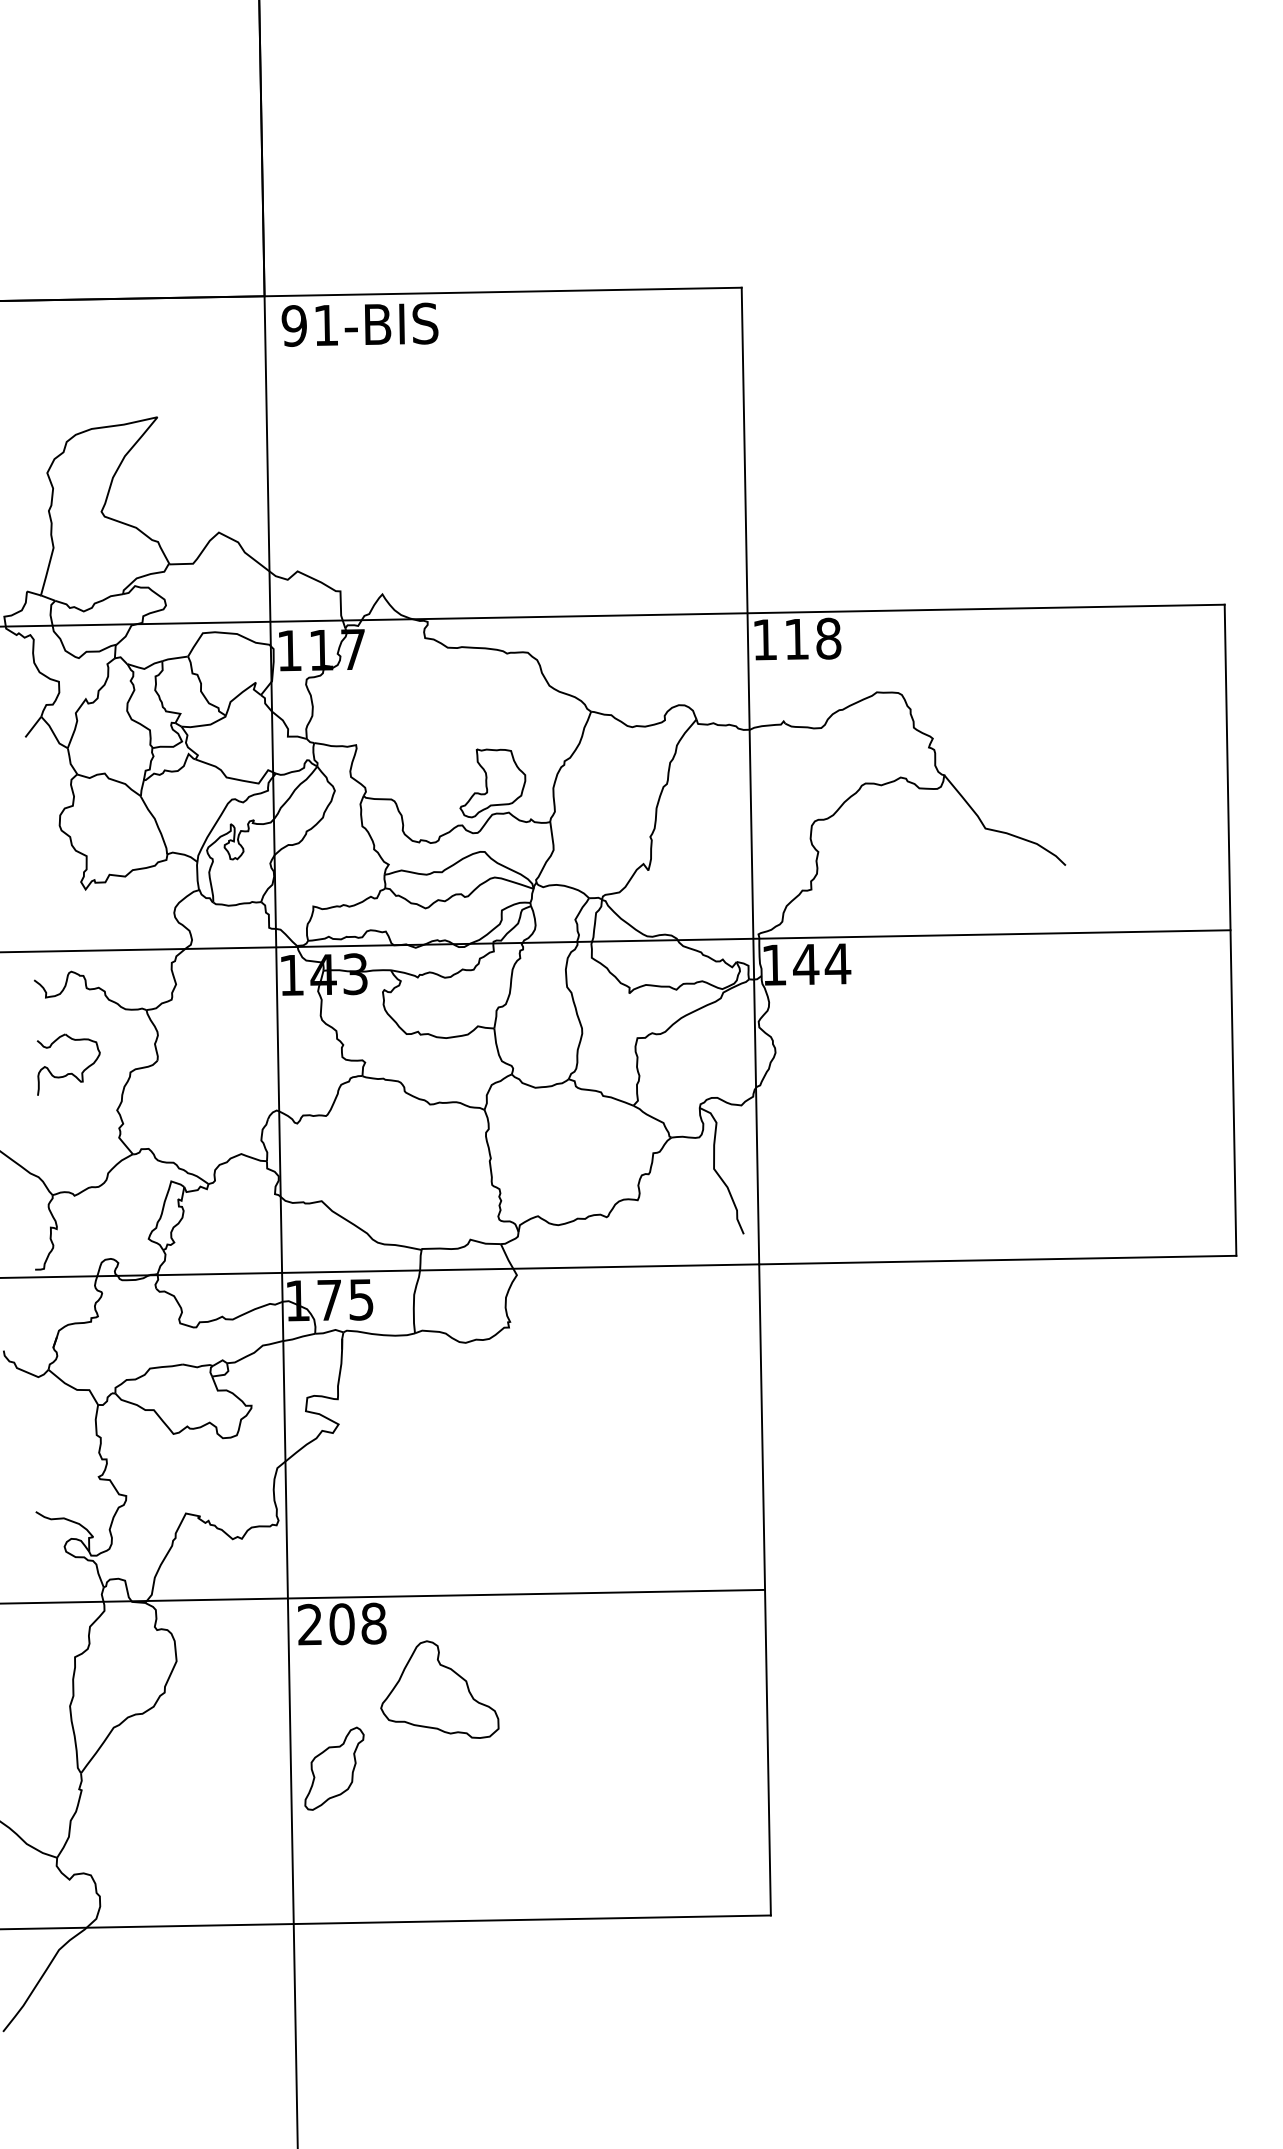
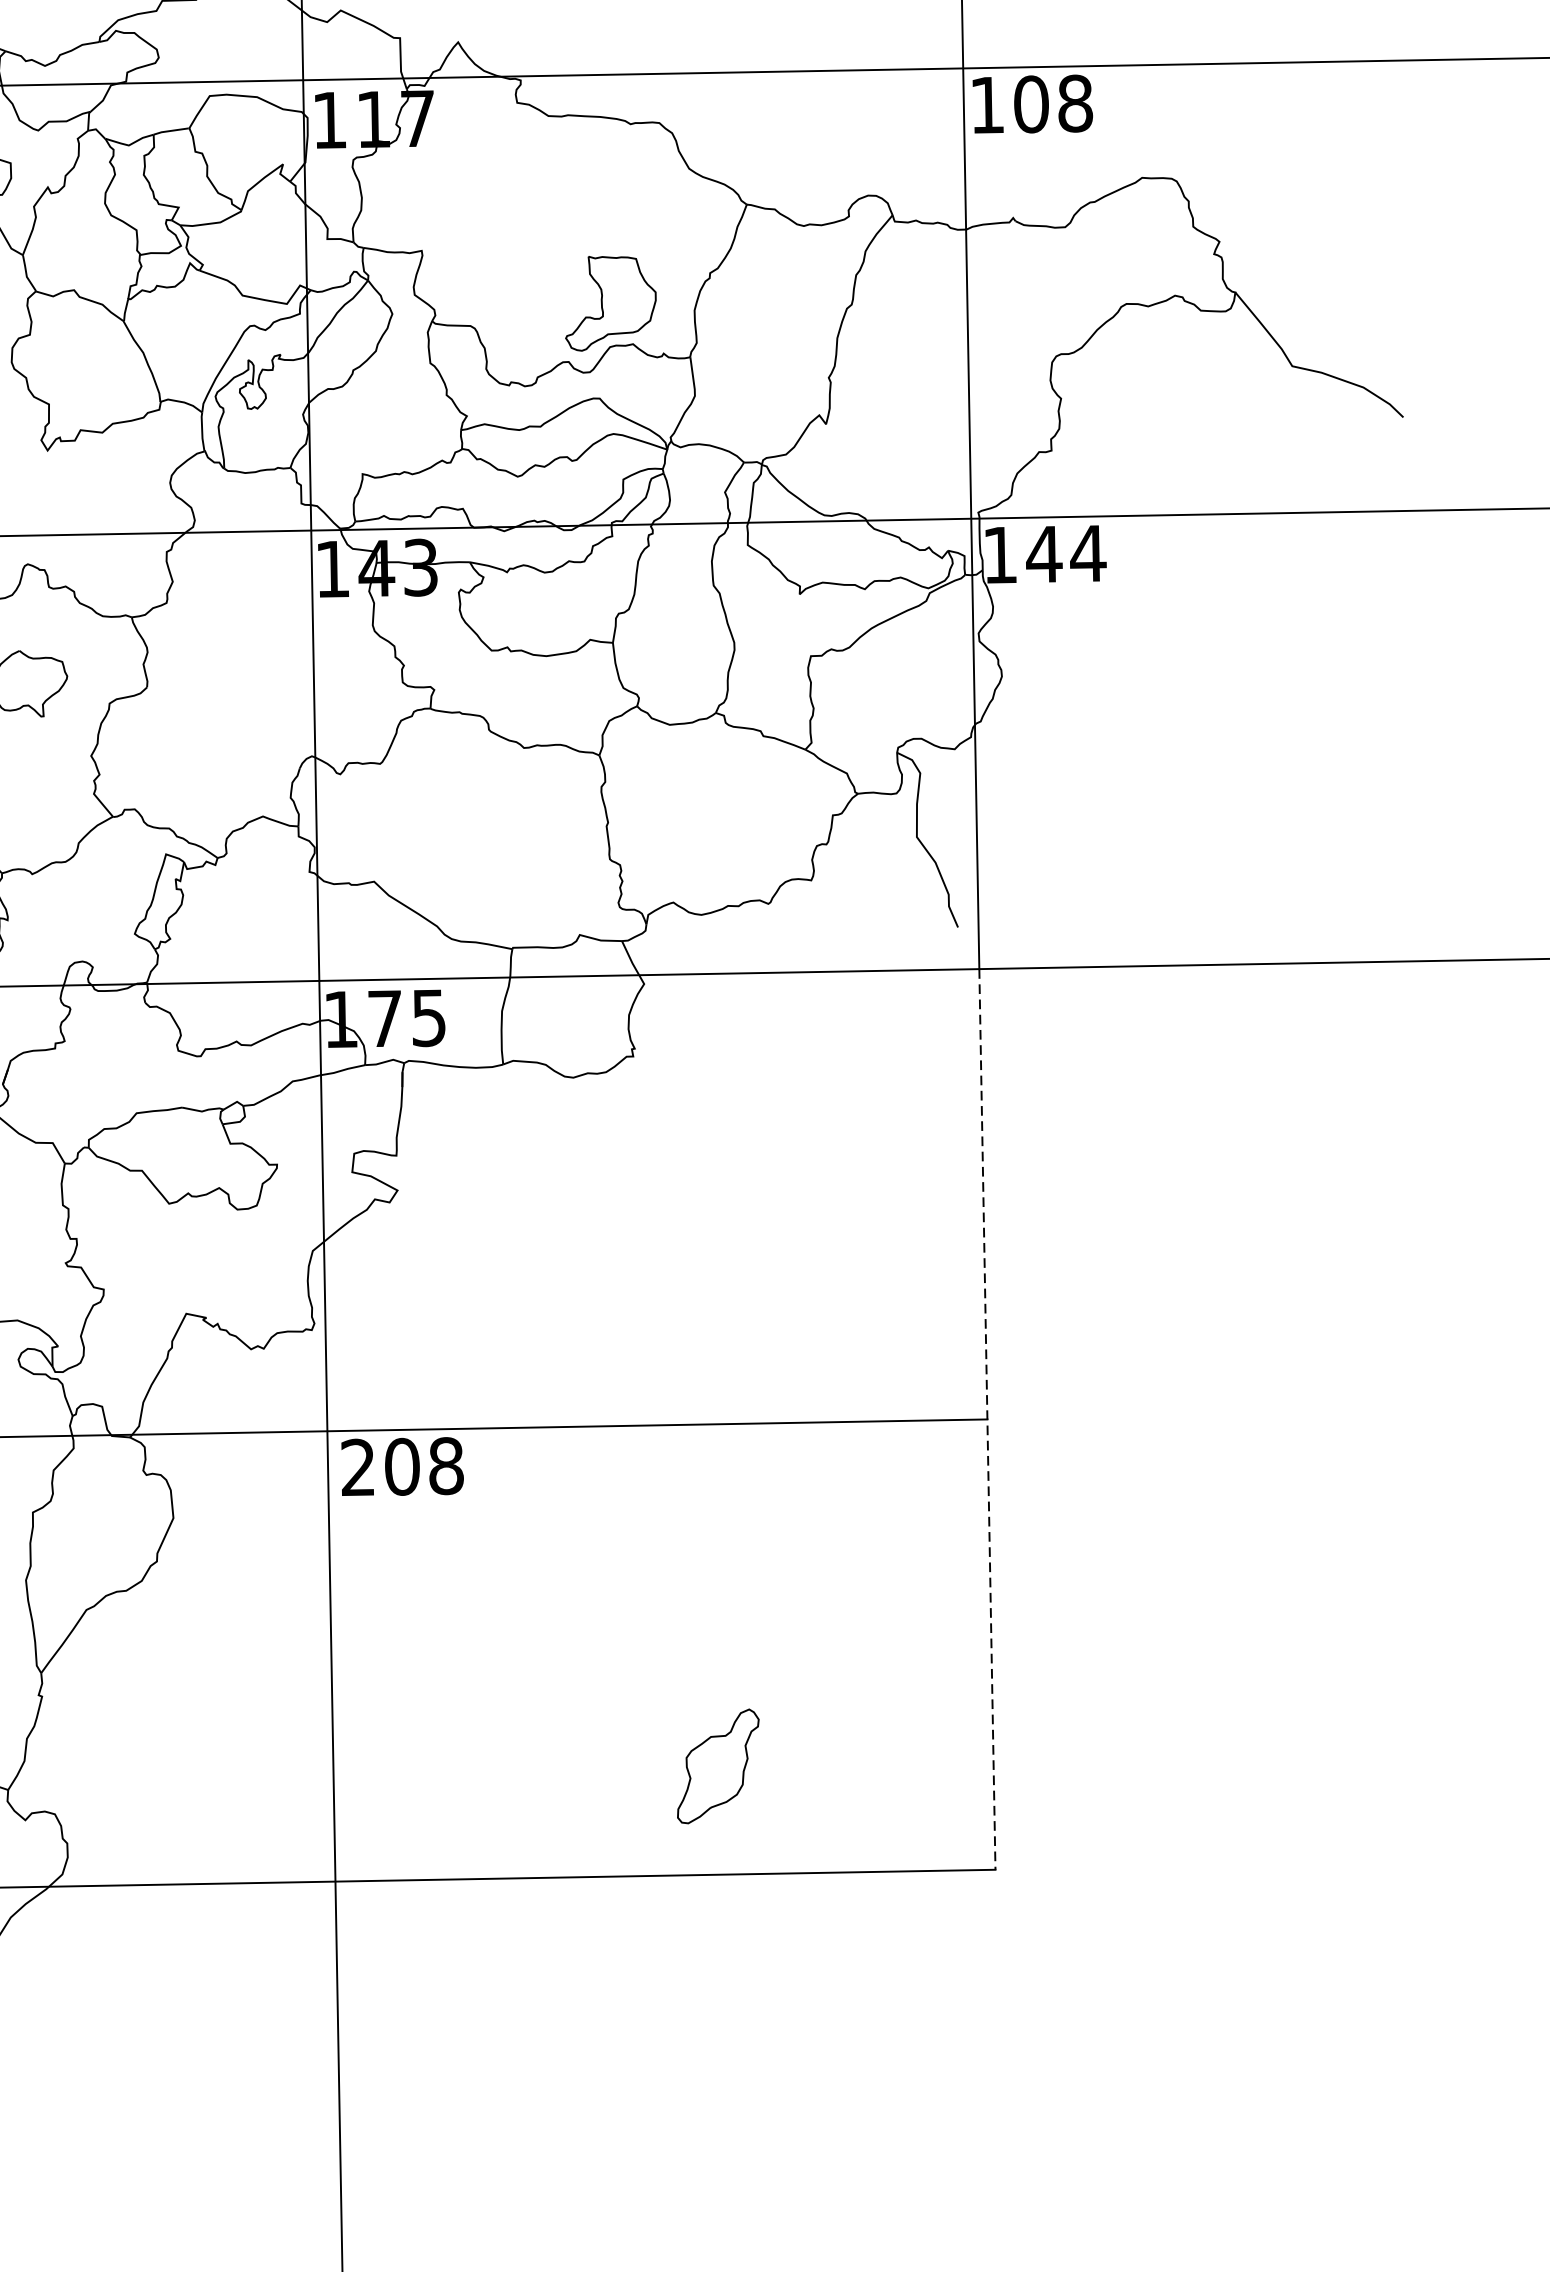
text: (796, 639) -> (1030, 104), 118 -> 108
line: (765, 1589) -> (988, 1418), solid -> dashed
part: (439, 1689) -> (537, 1557), removed
part: (334, 1768) -> (718, 1766), moved

